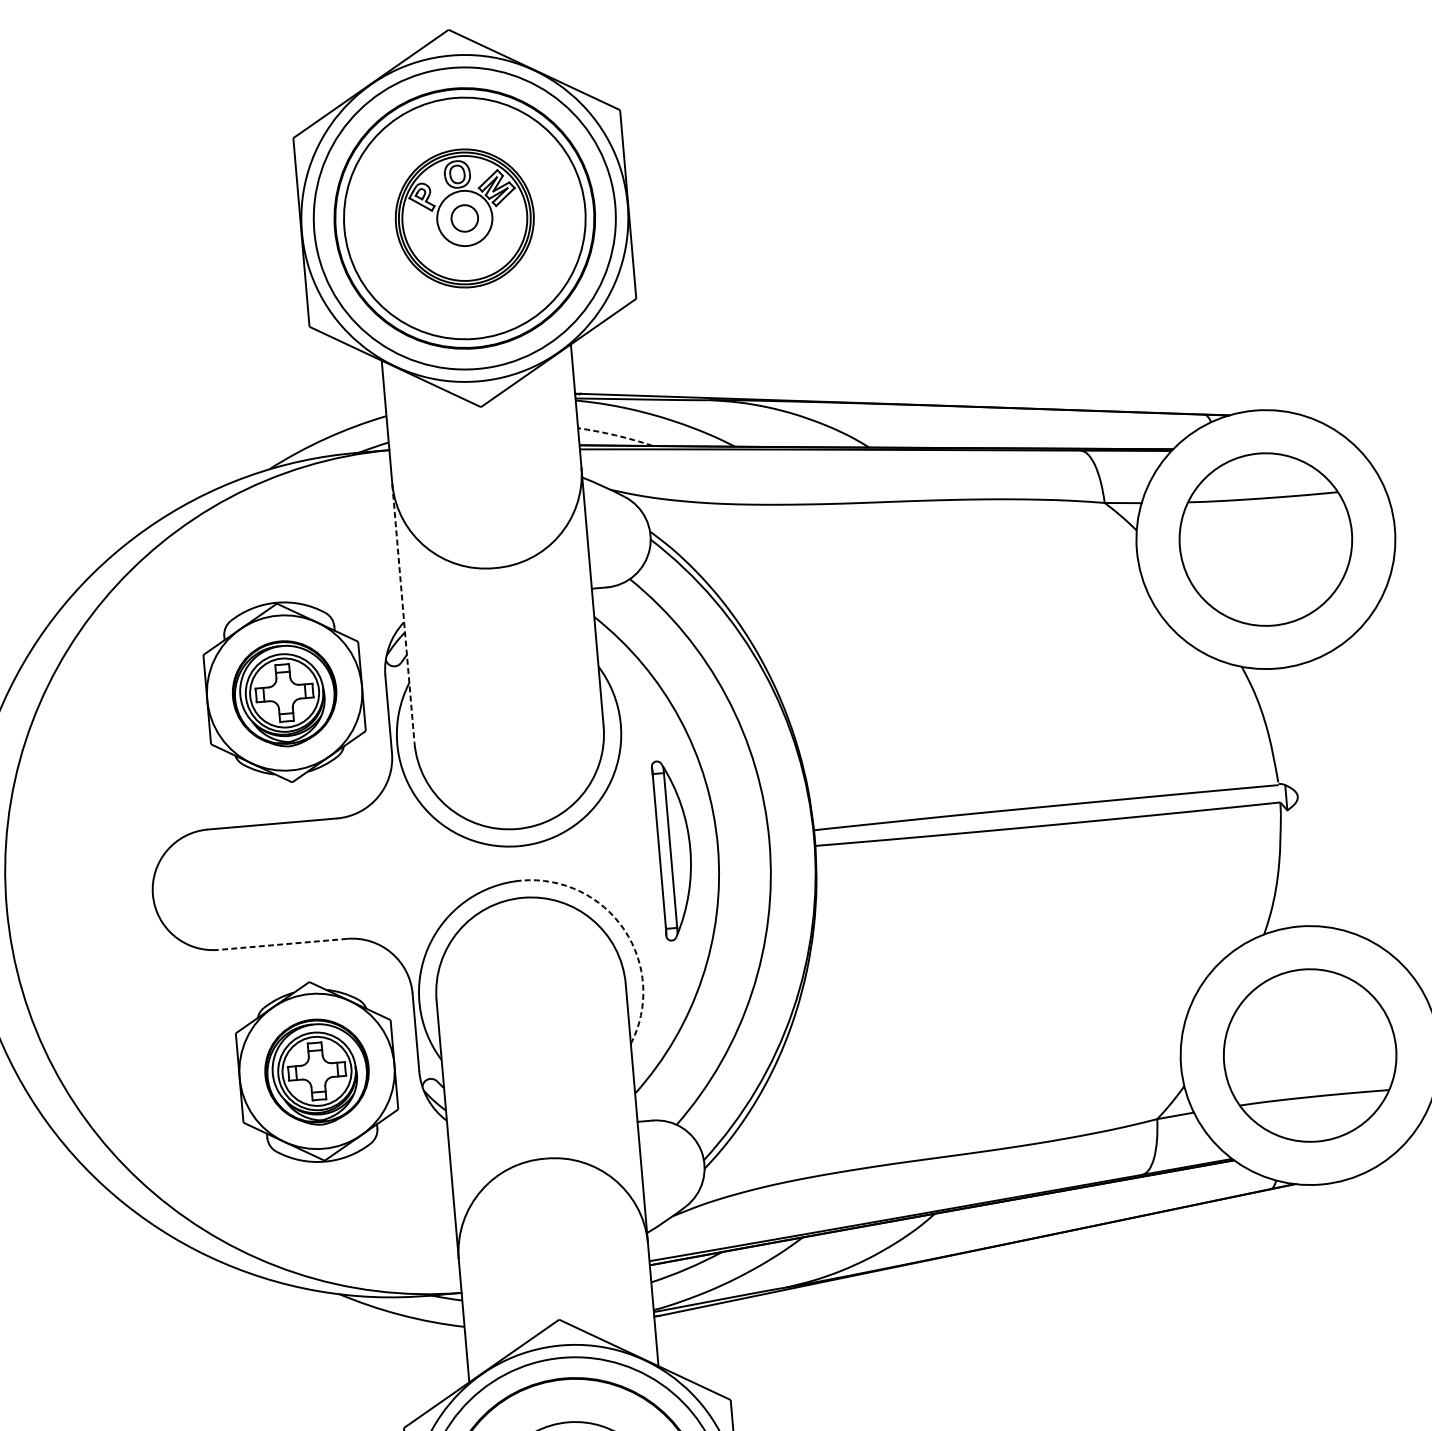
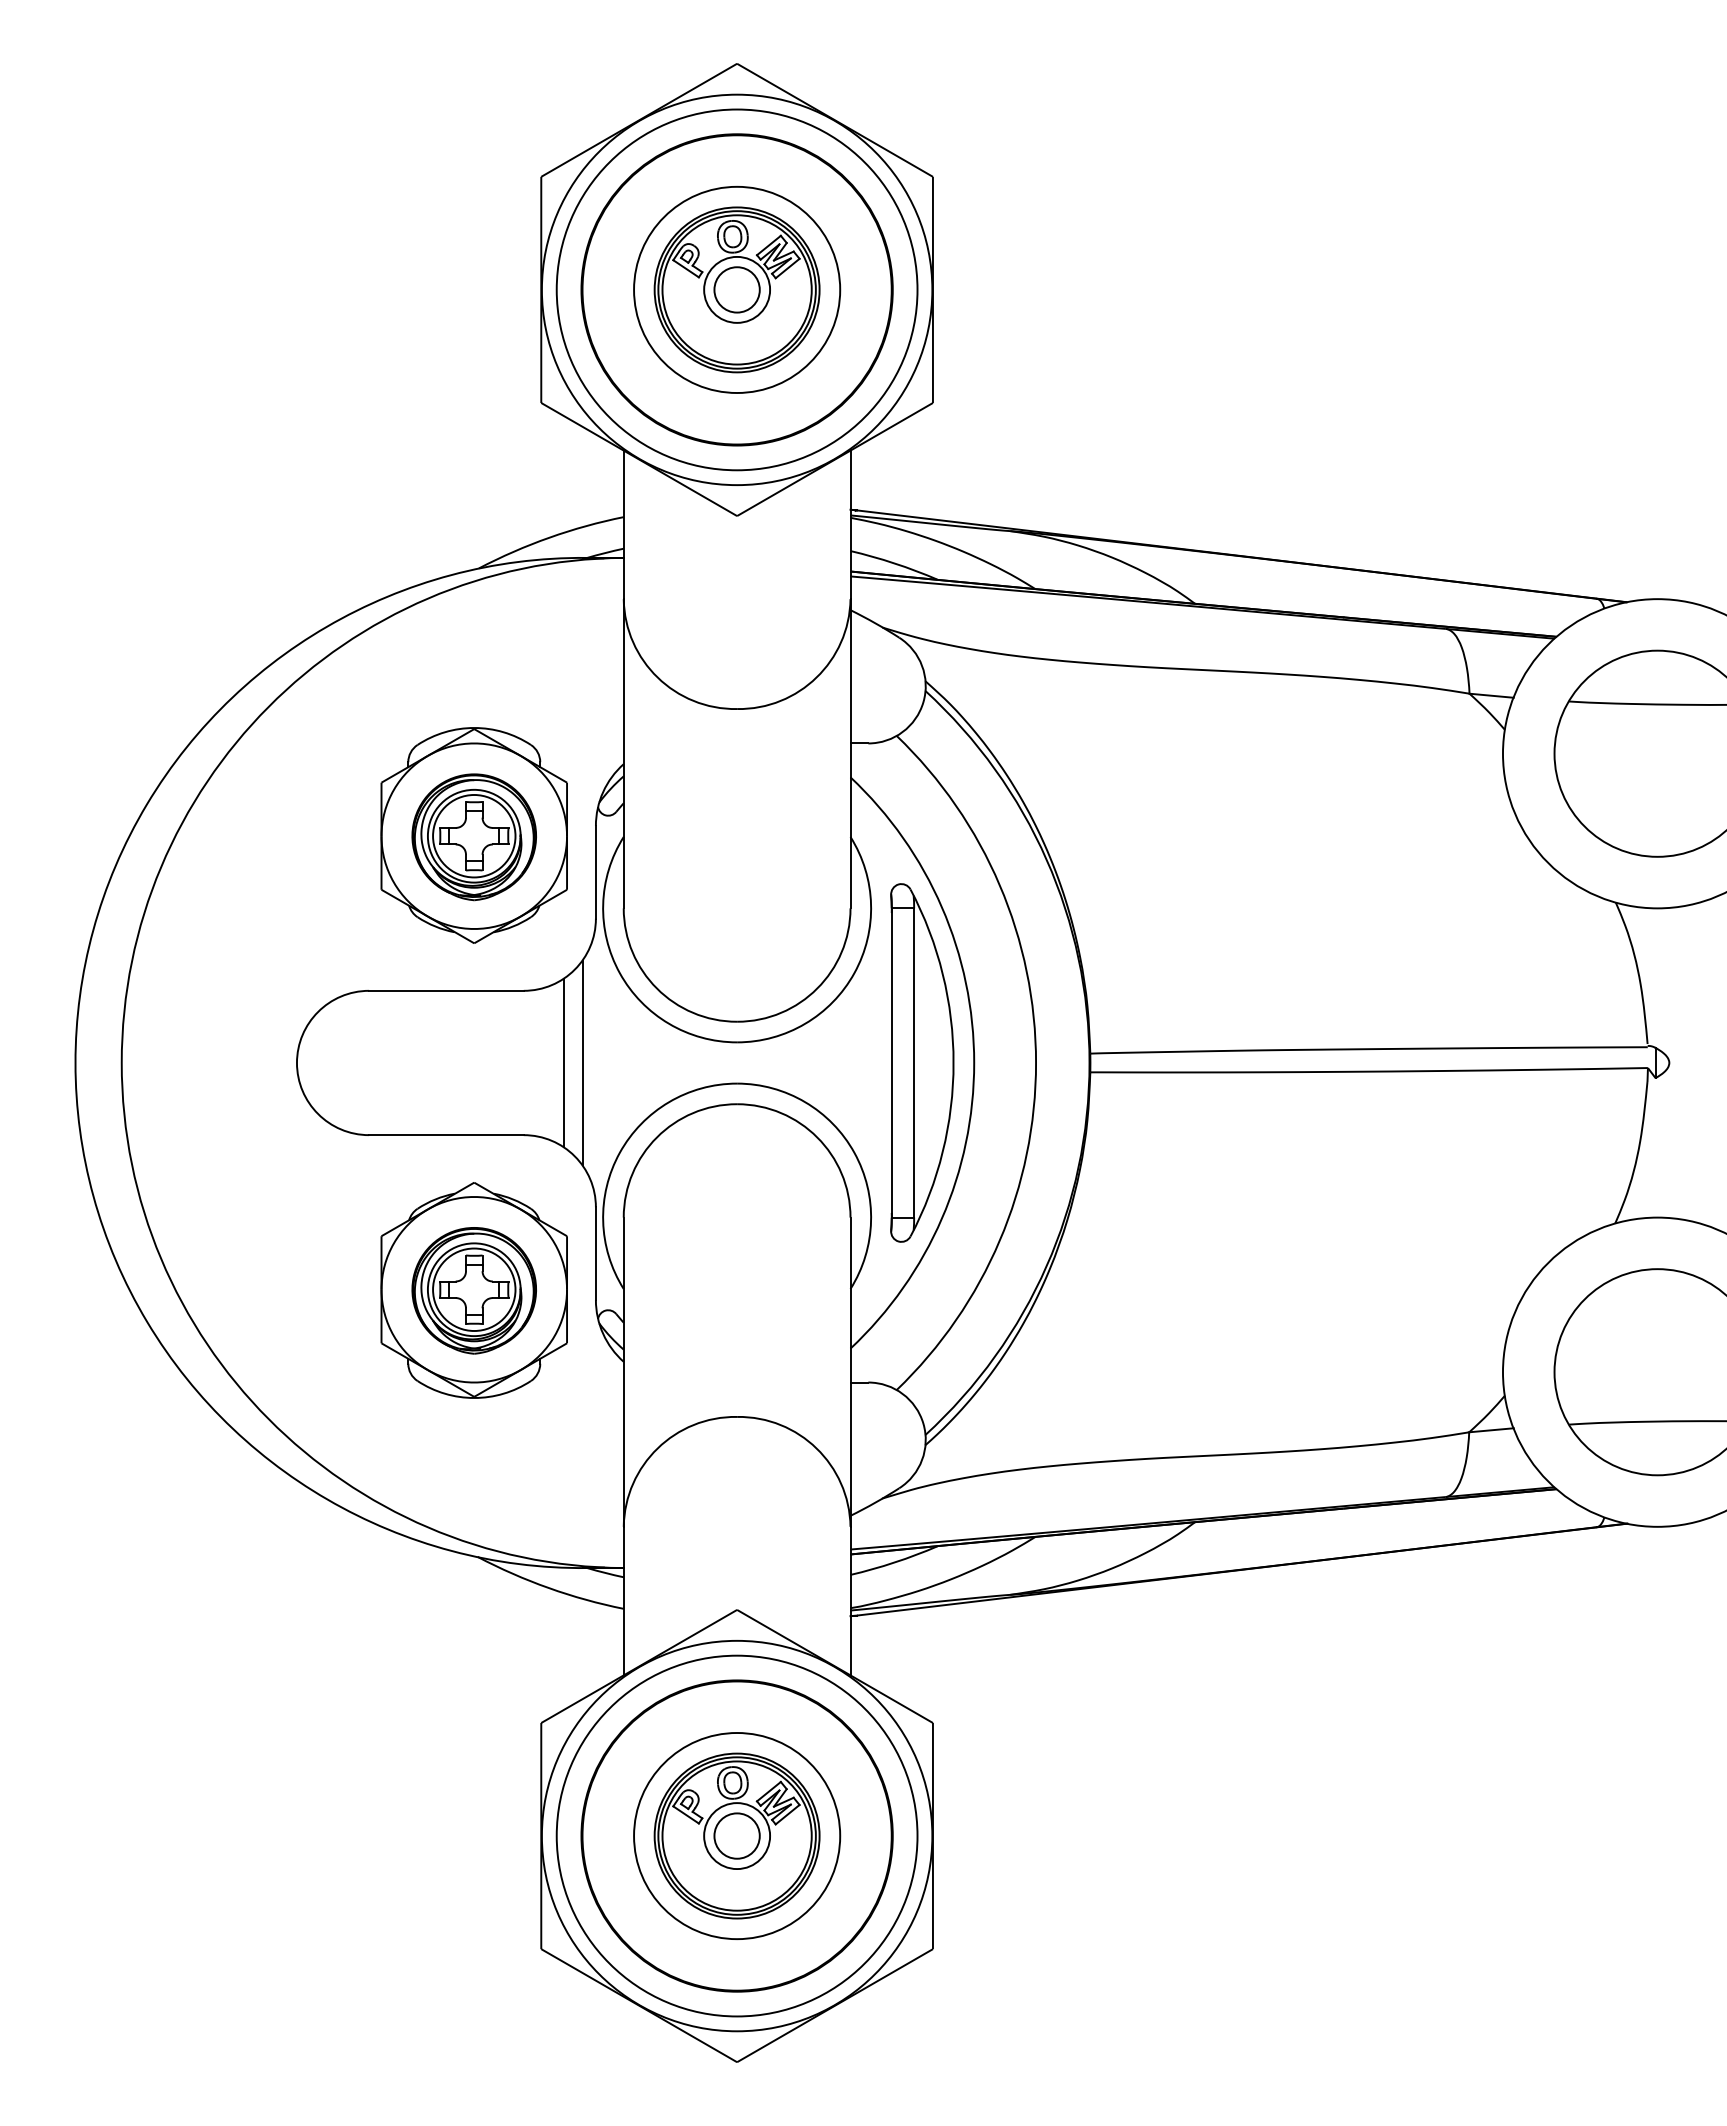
circle: (464, 218) -> (736, 289), size x1.43
circle: (465, 218) -> (737, 289), size x0.71
arc: (615, 435) -> (894, 563), dashed -> solid
line: (403, 613) -> (623, 753), dashed -> solid
part: (674, 849) -> (922, 1062), size x1.67
line: (391, 874) -> (582, 1062), added
line: (375, 875) -> (563, 1062), added
arc: (624, 929) -> (854, 1152), dashed -> solid
line: (282, 944) -> (445, 1135), dashed -> solid

